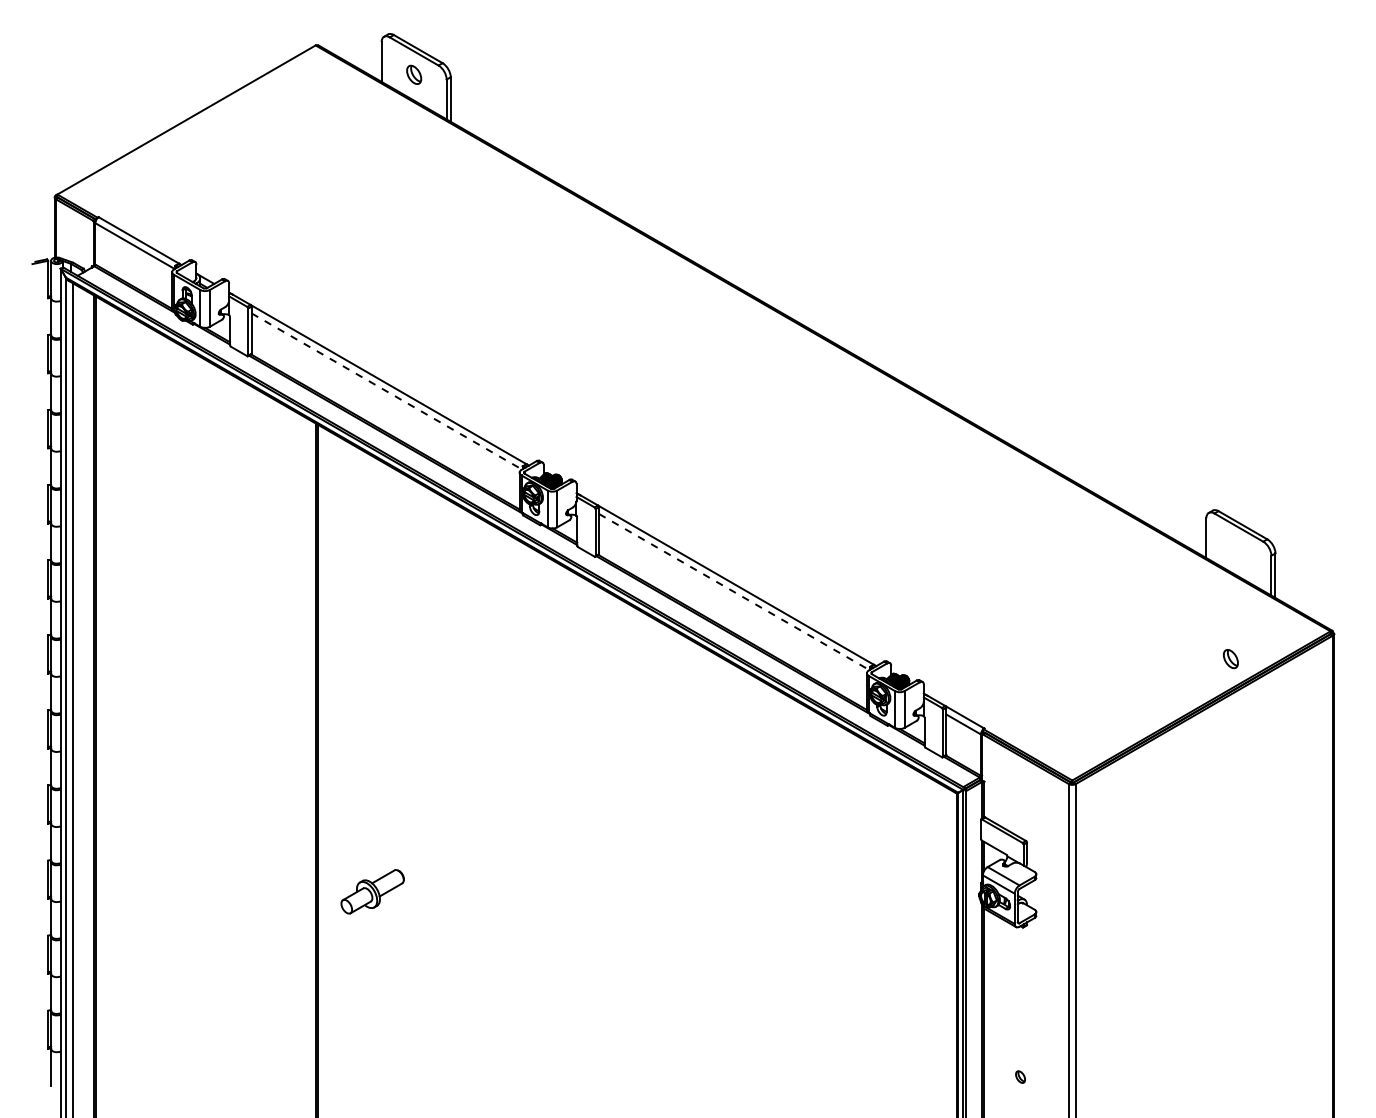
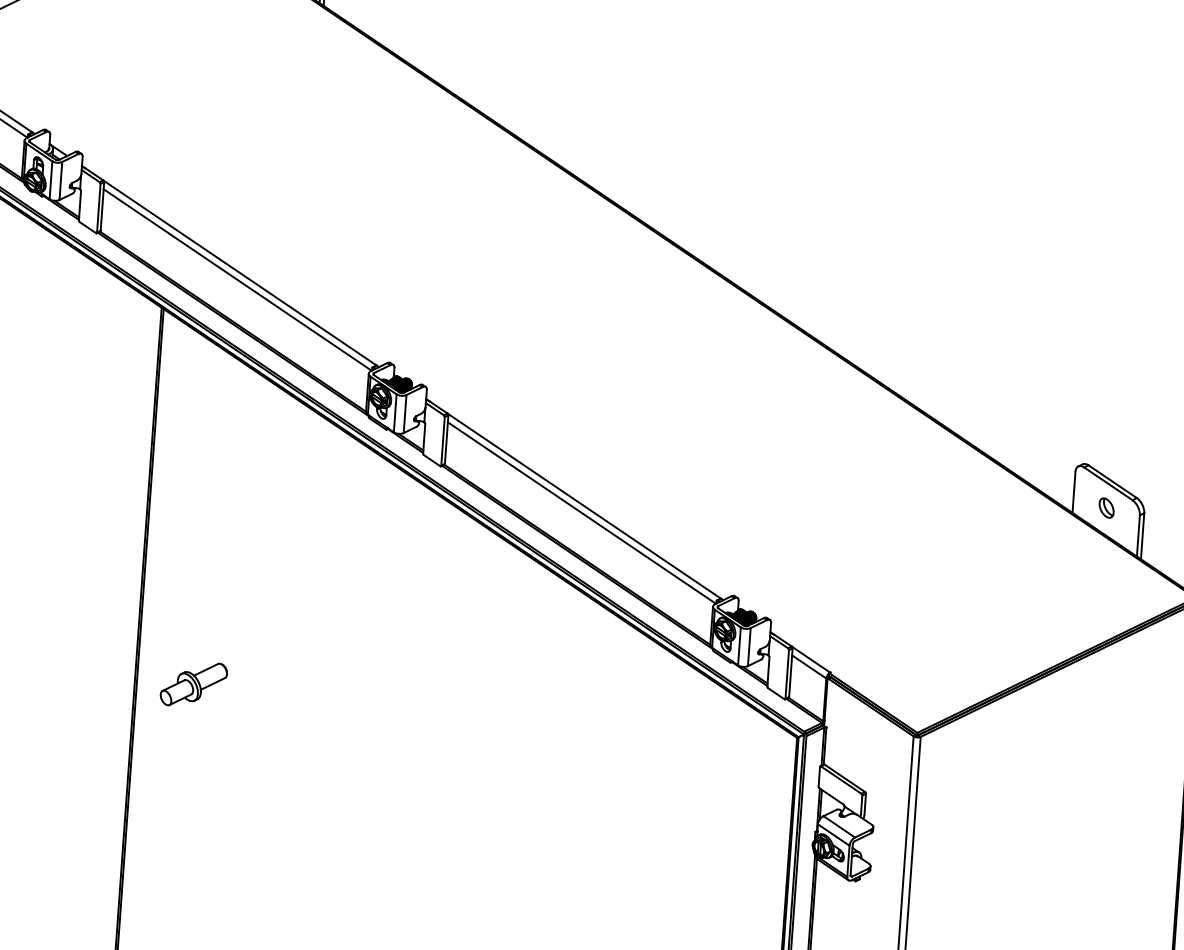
line: (387, 391) -> (238, 280), dashed -> solid
line: (734, 592) -> (582, 513), dashed -> solid
part: (1230, 659) -> (1106, 508), moved
part: (372, 891) -> (193, 684), moved

